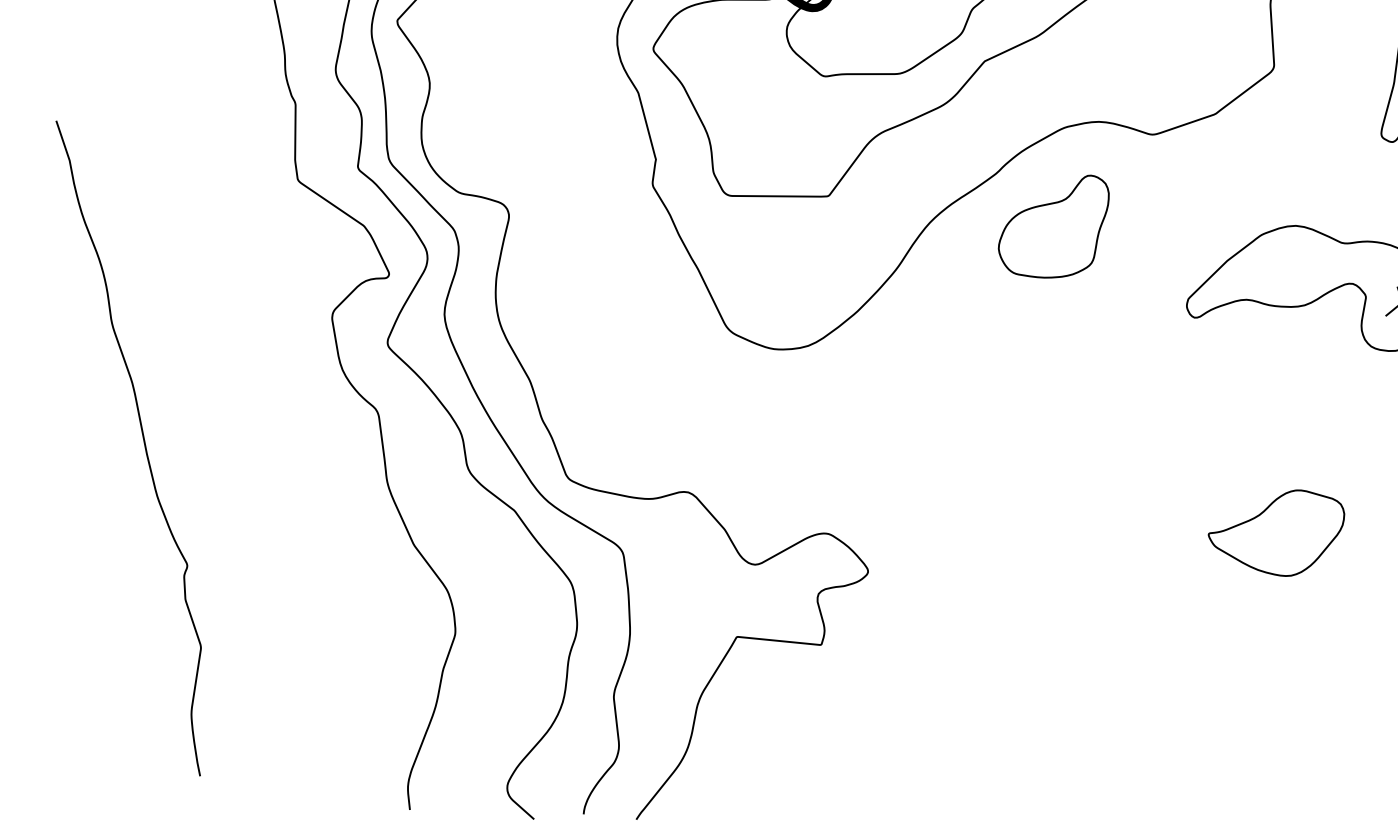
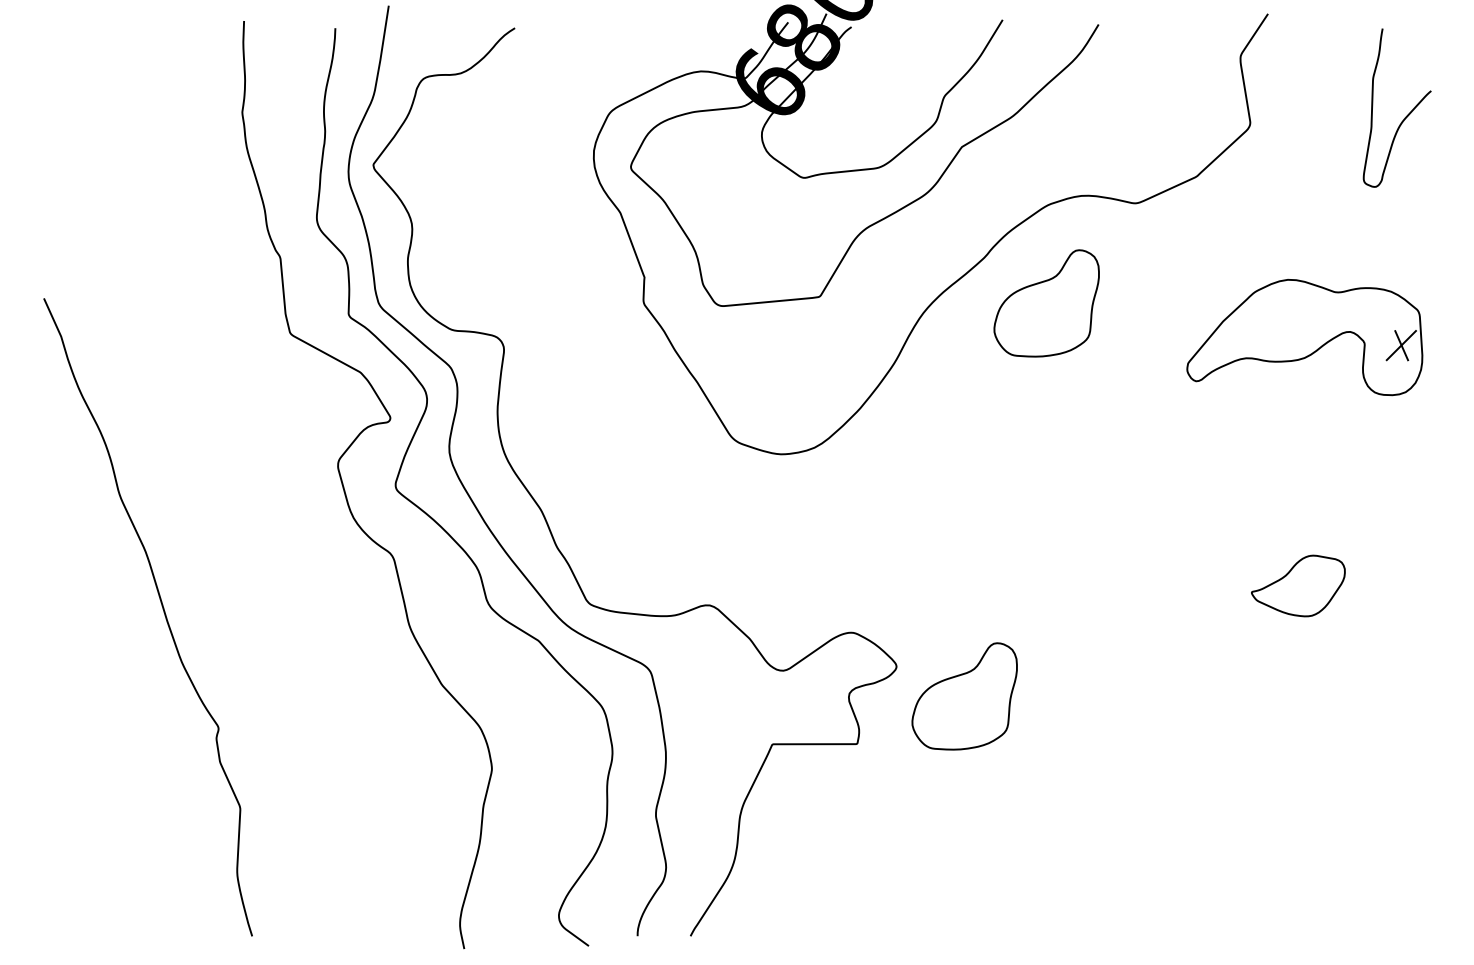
part: (1276, 531) -> (1298, 585), size x0.7
part: (932, 608) -> (964, 696), added

